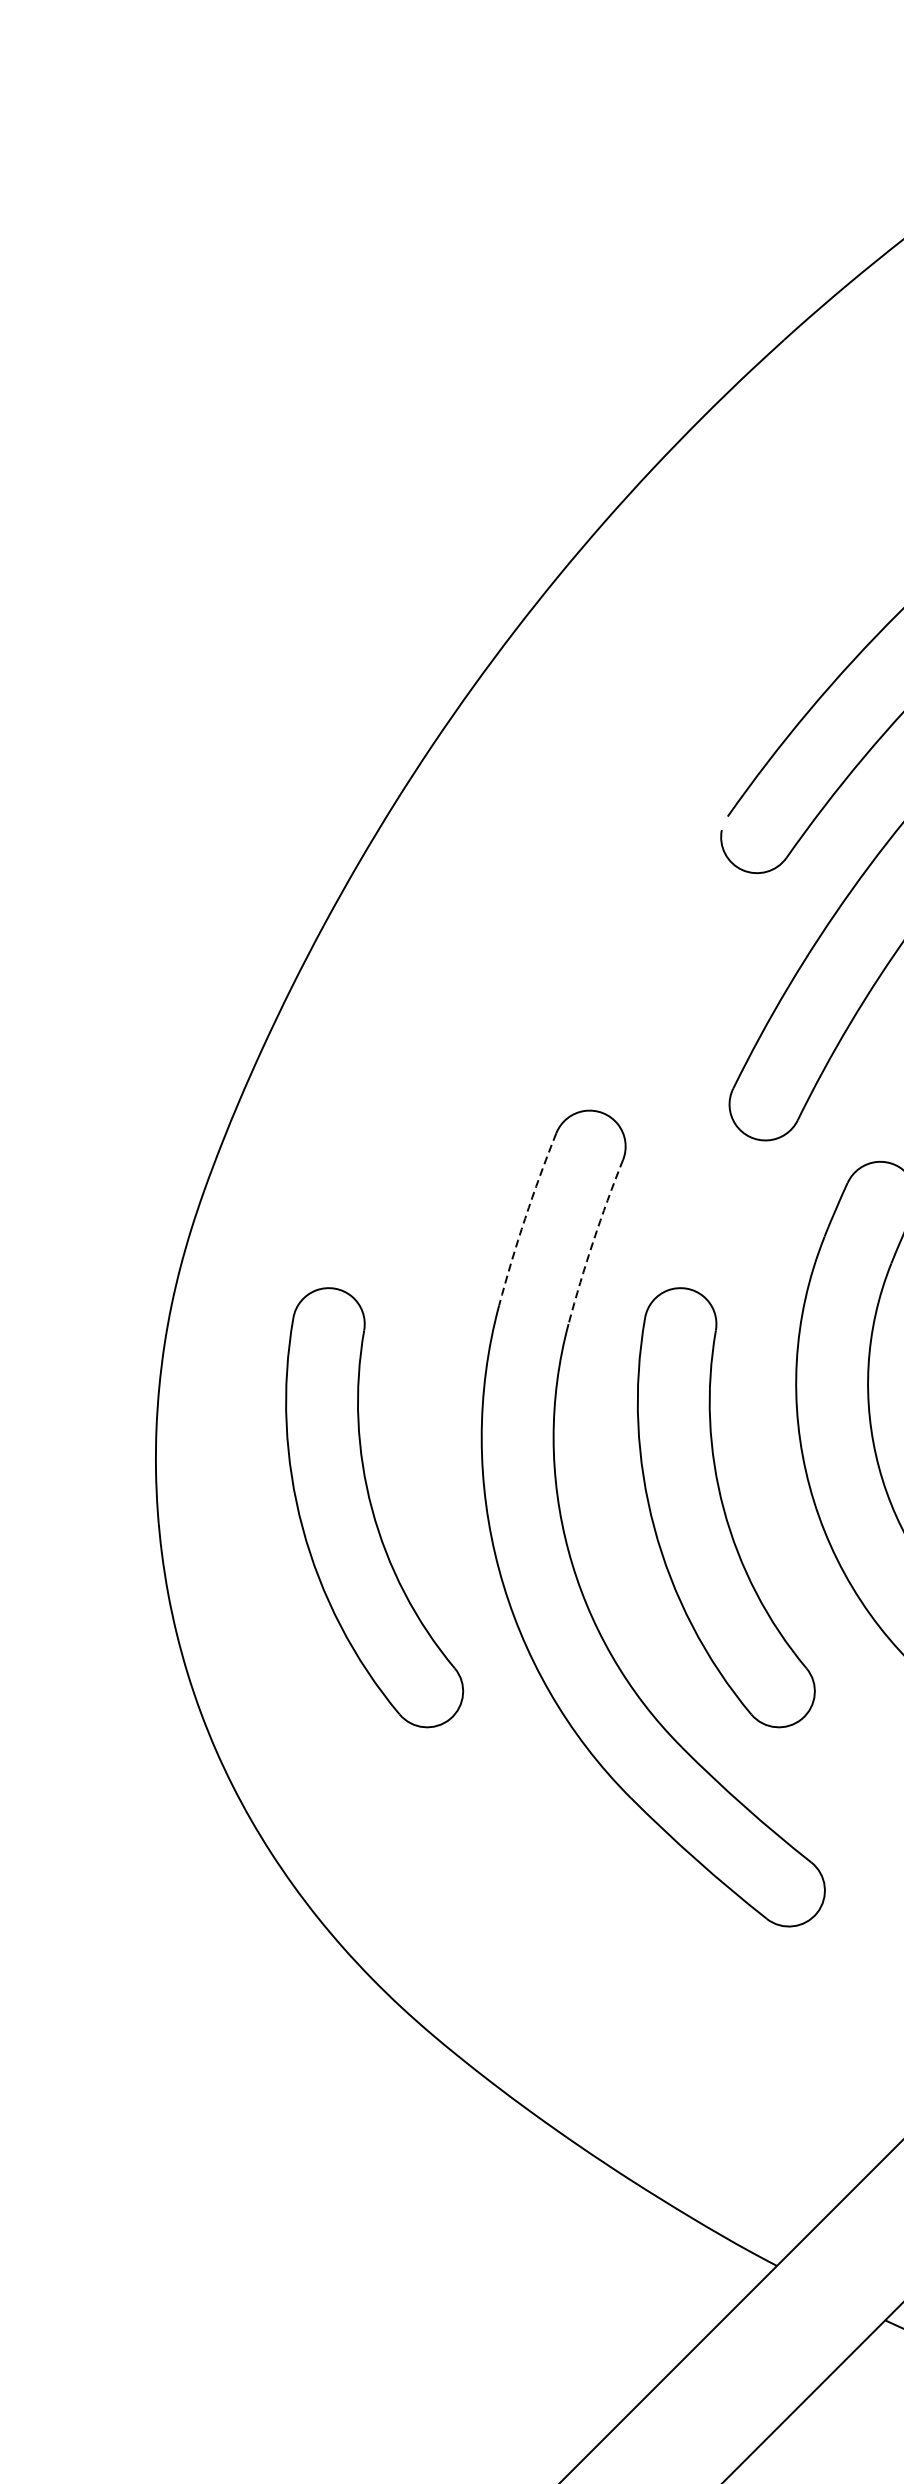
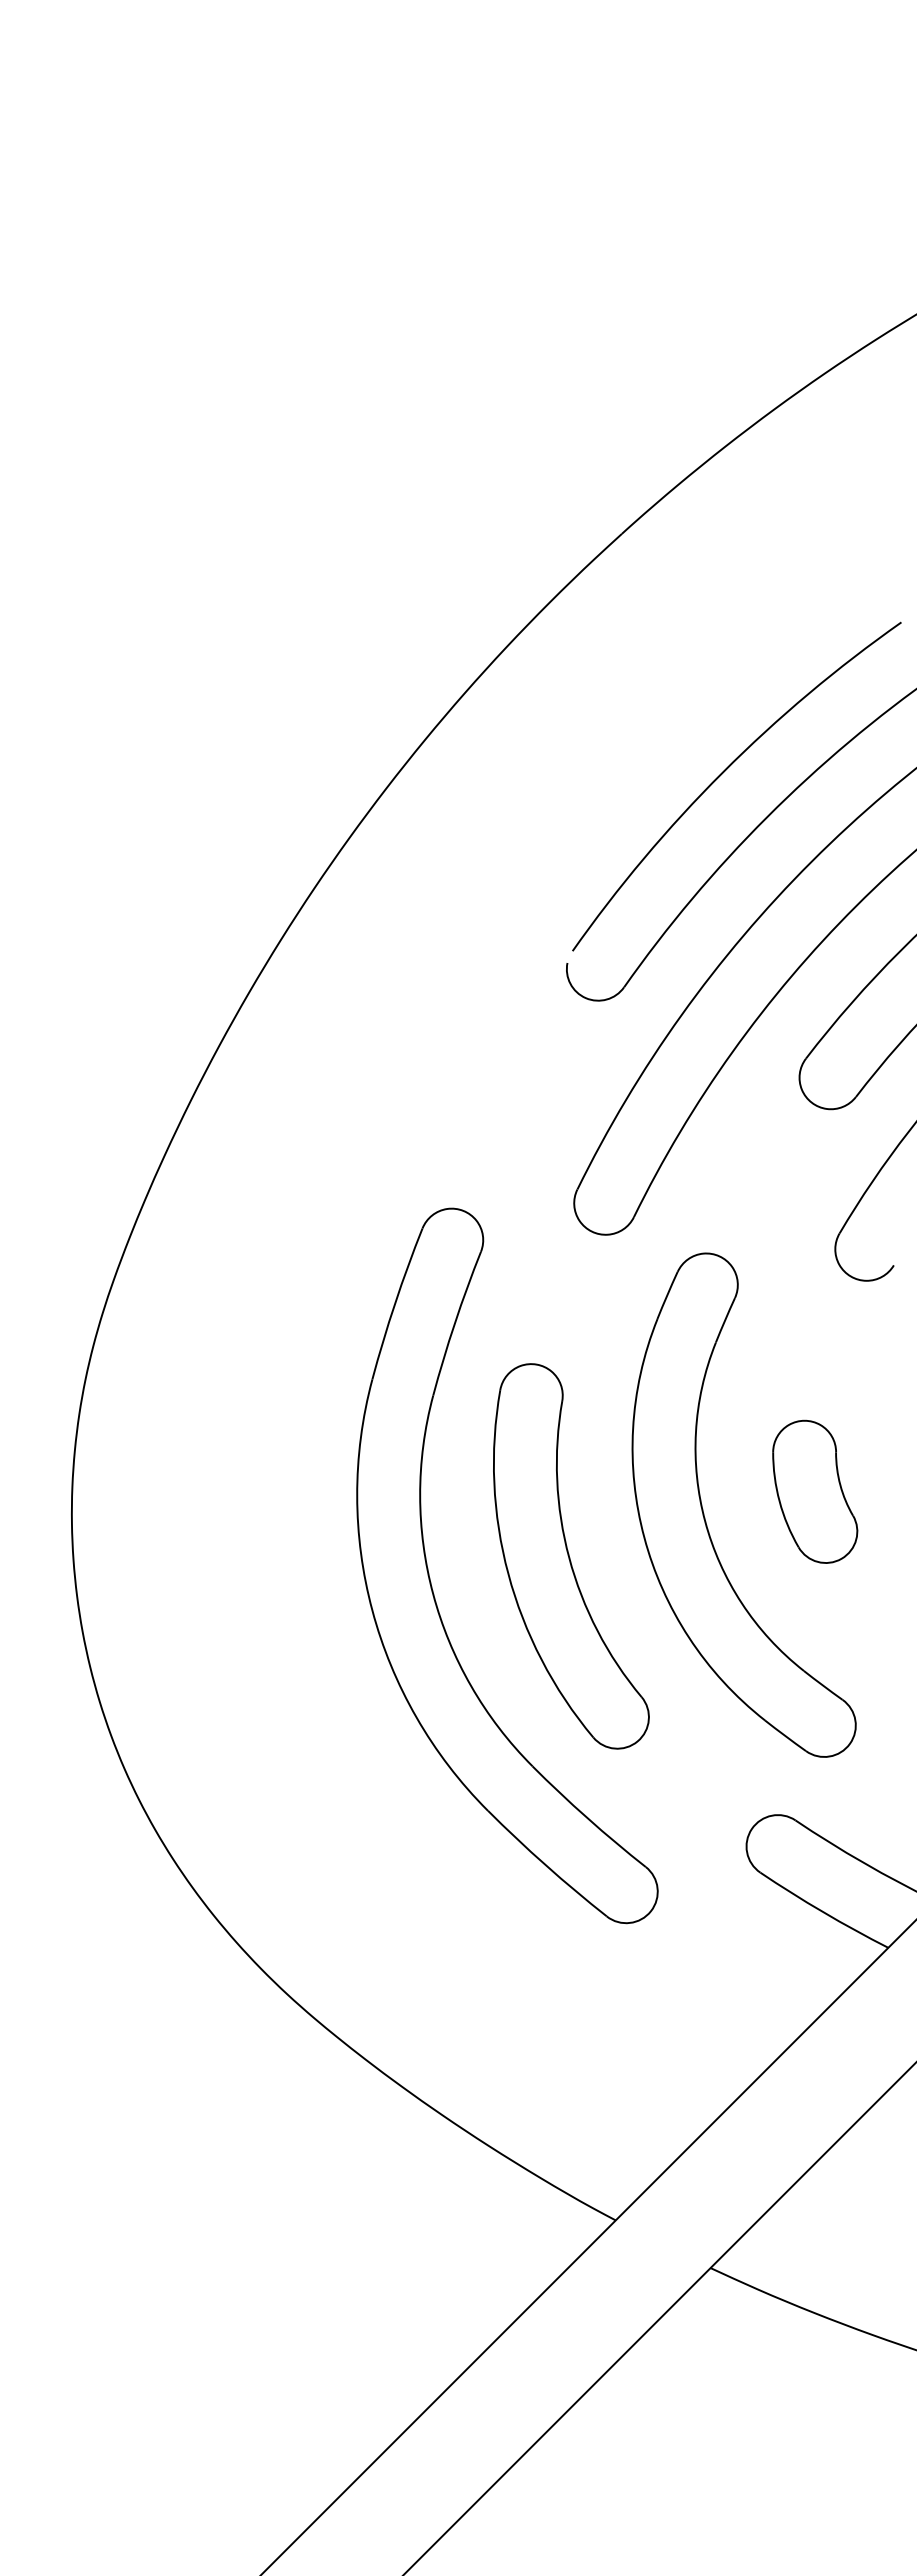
arc: (525, 1218) -> (395, 1303), dashed -> solid
arc: (593, 1241) -> (455, 1323), dashed -> solid
part: (374, 1507) -> (263, 1556), removed

